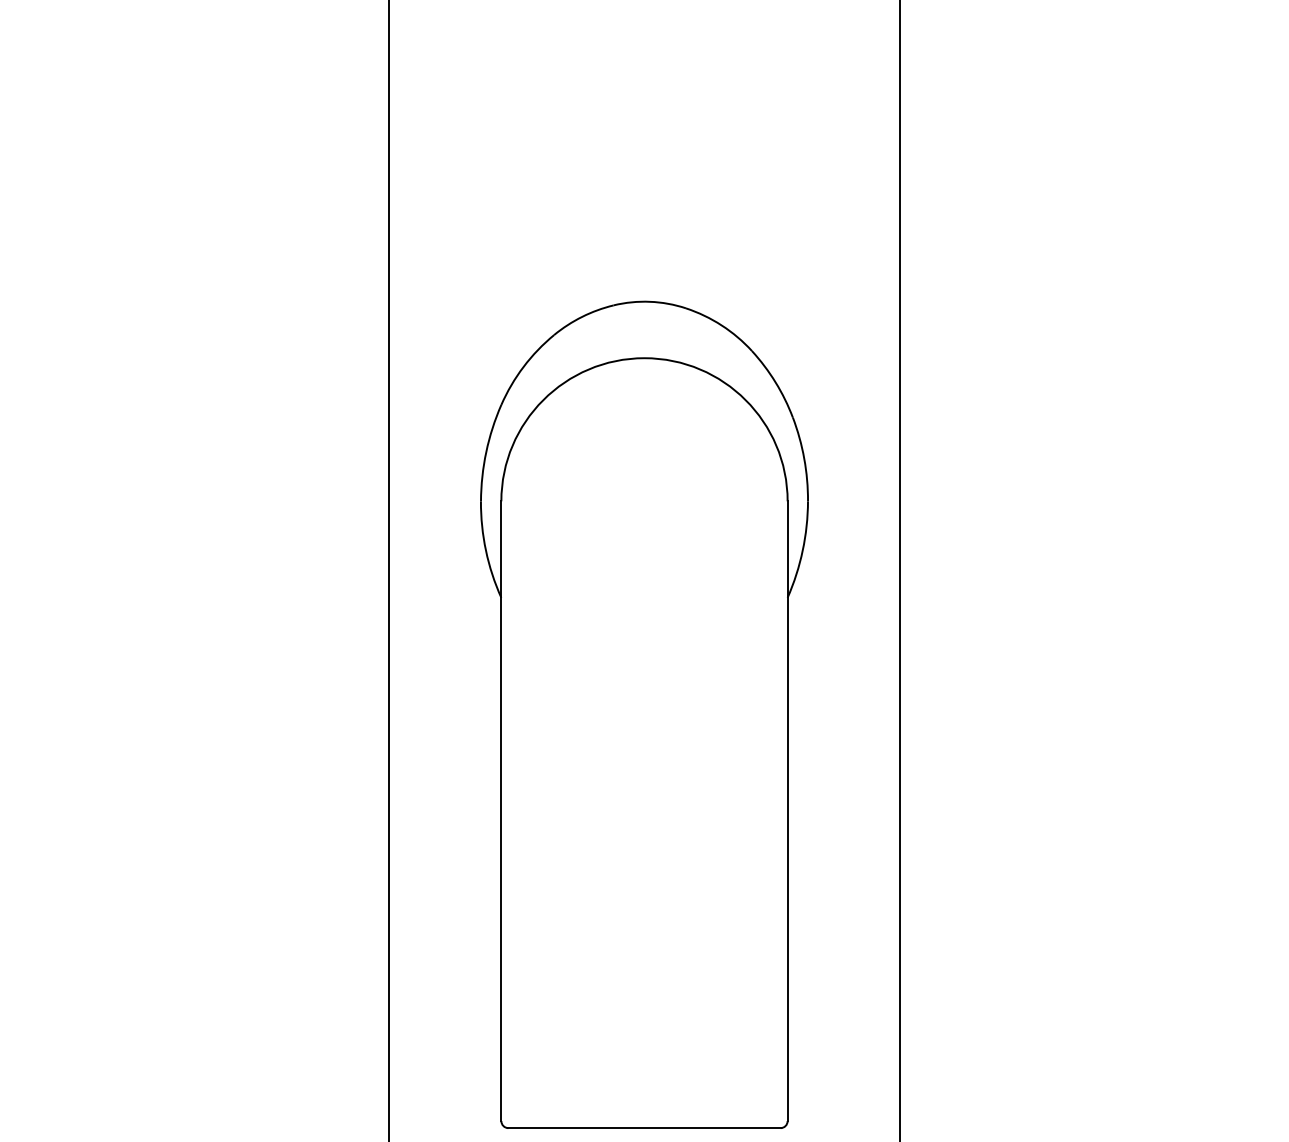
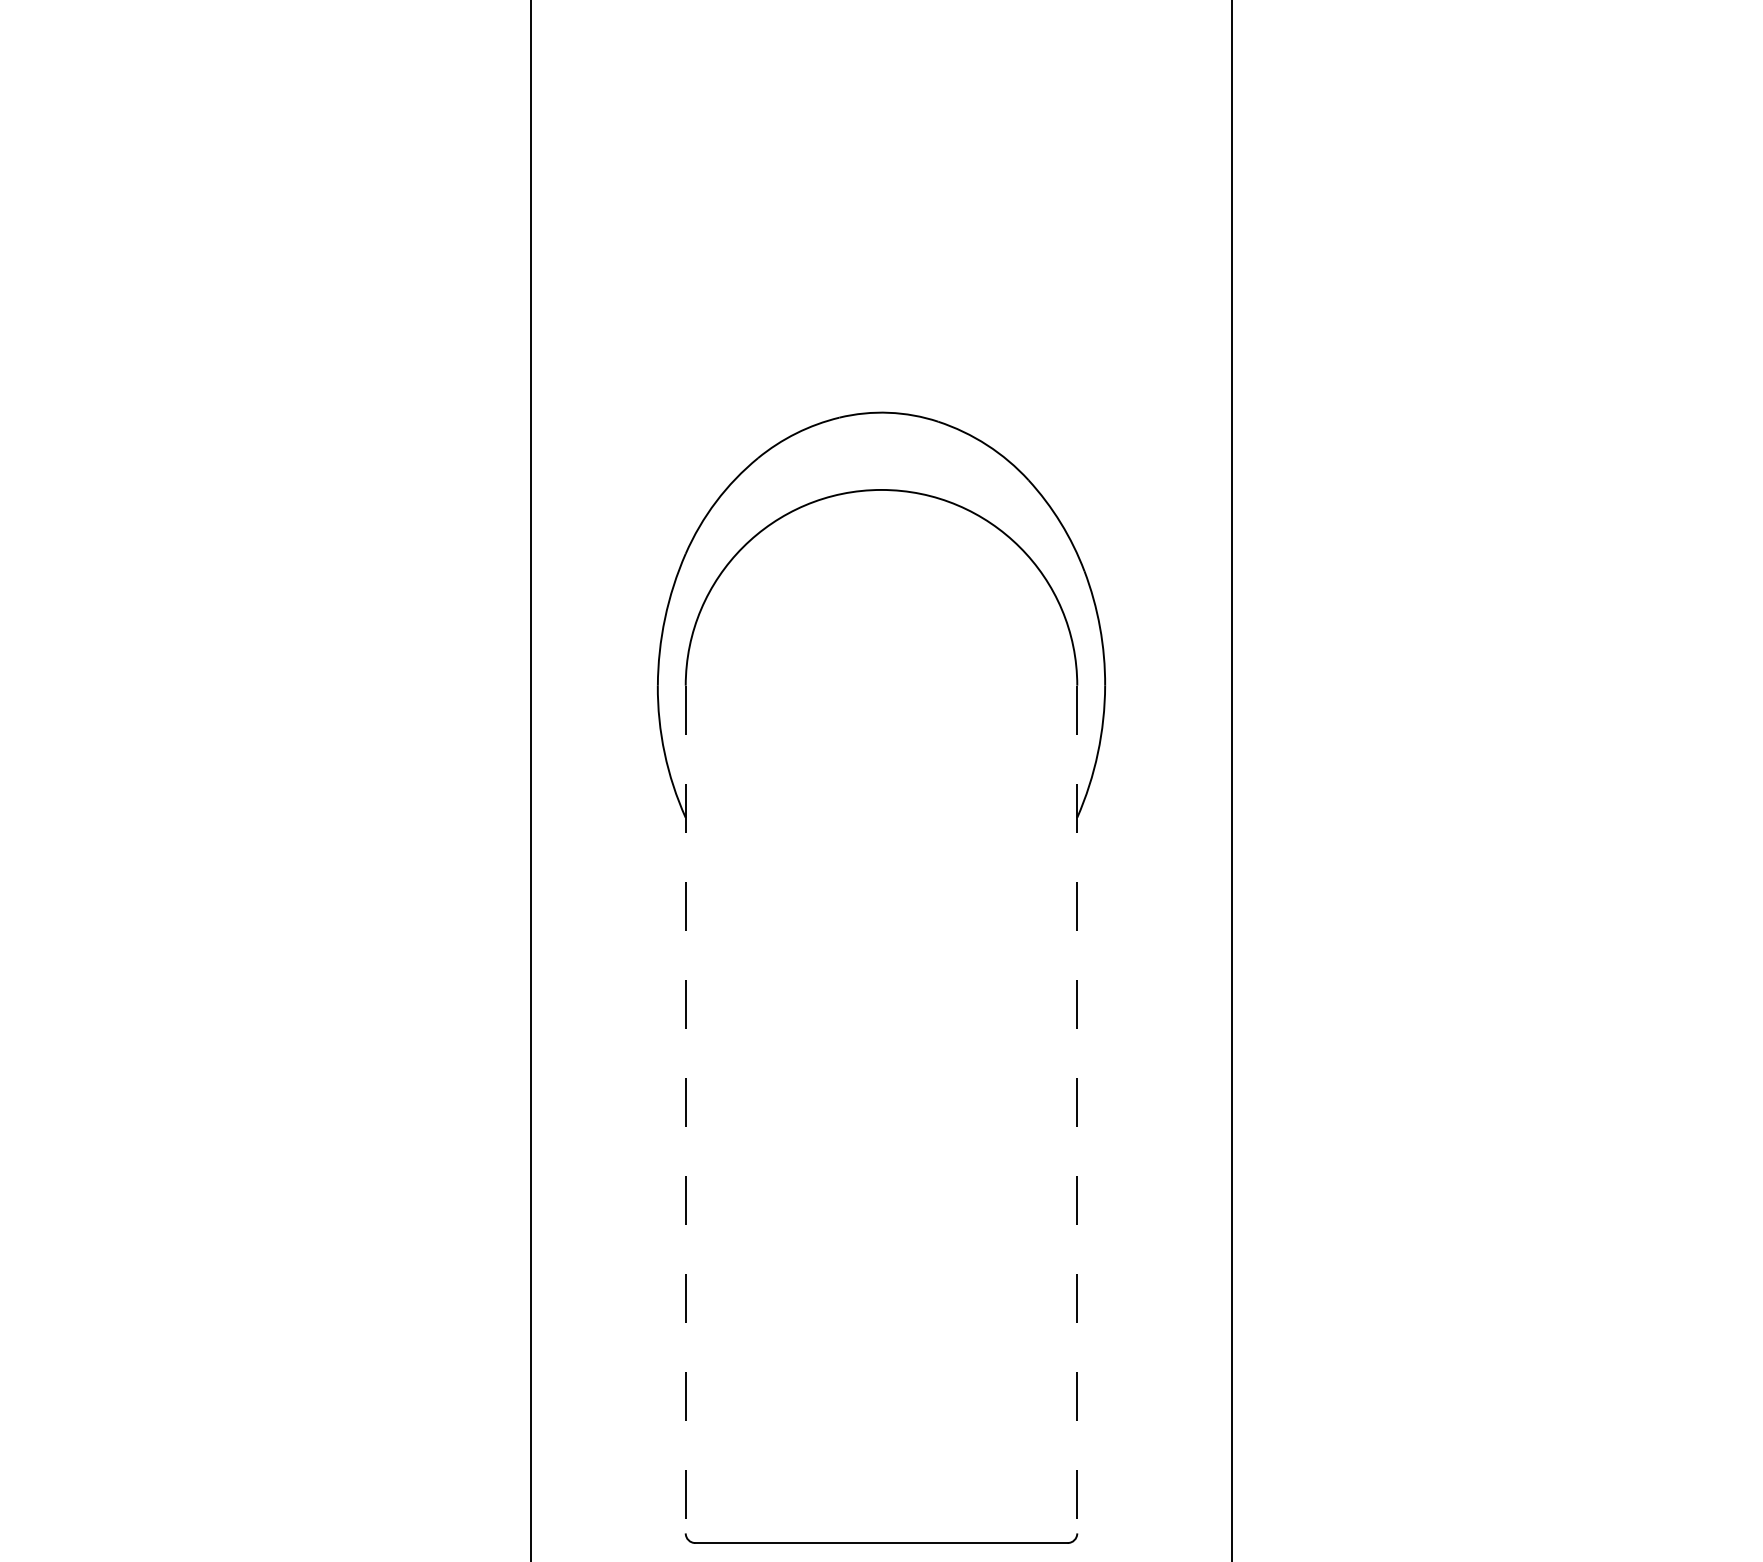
line: (501, 811) -> (685, 1109), solid -> dashed
line: (787, 811) -> (1077, 1109), solid -> dashed

